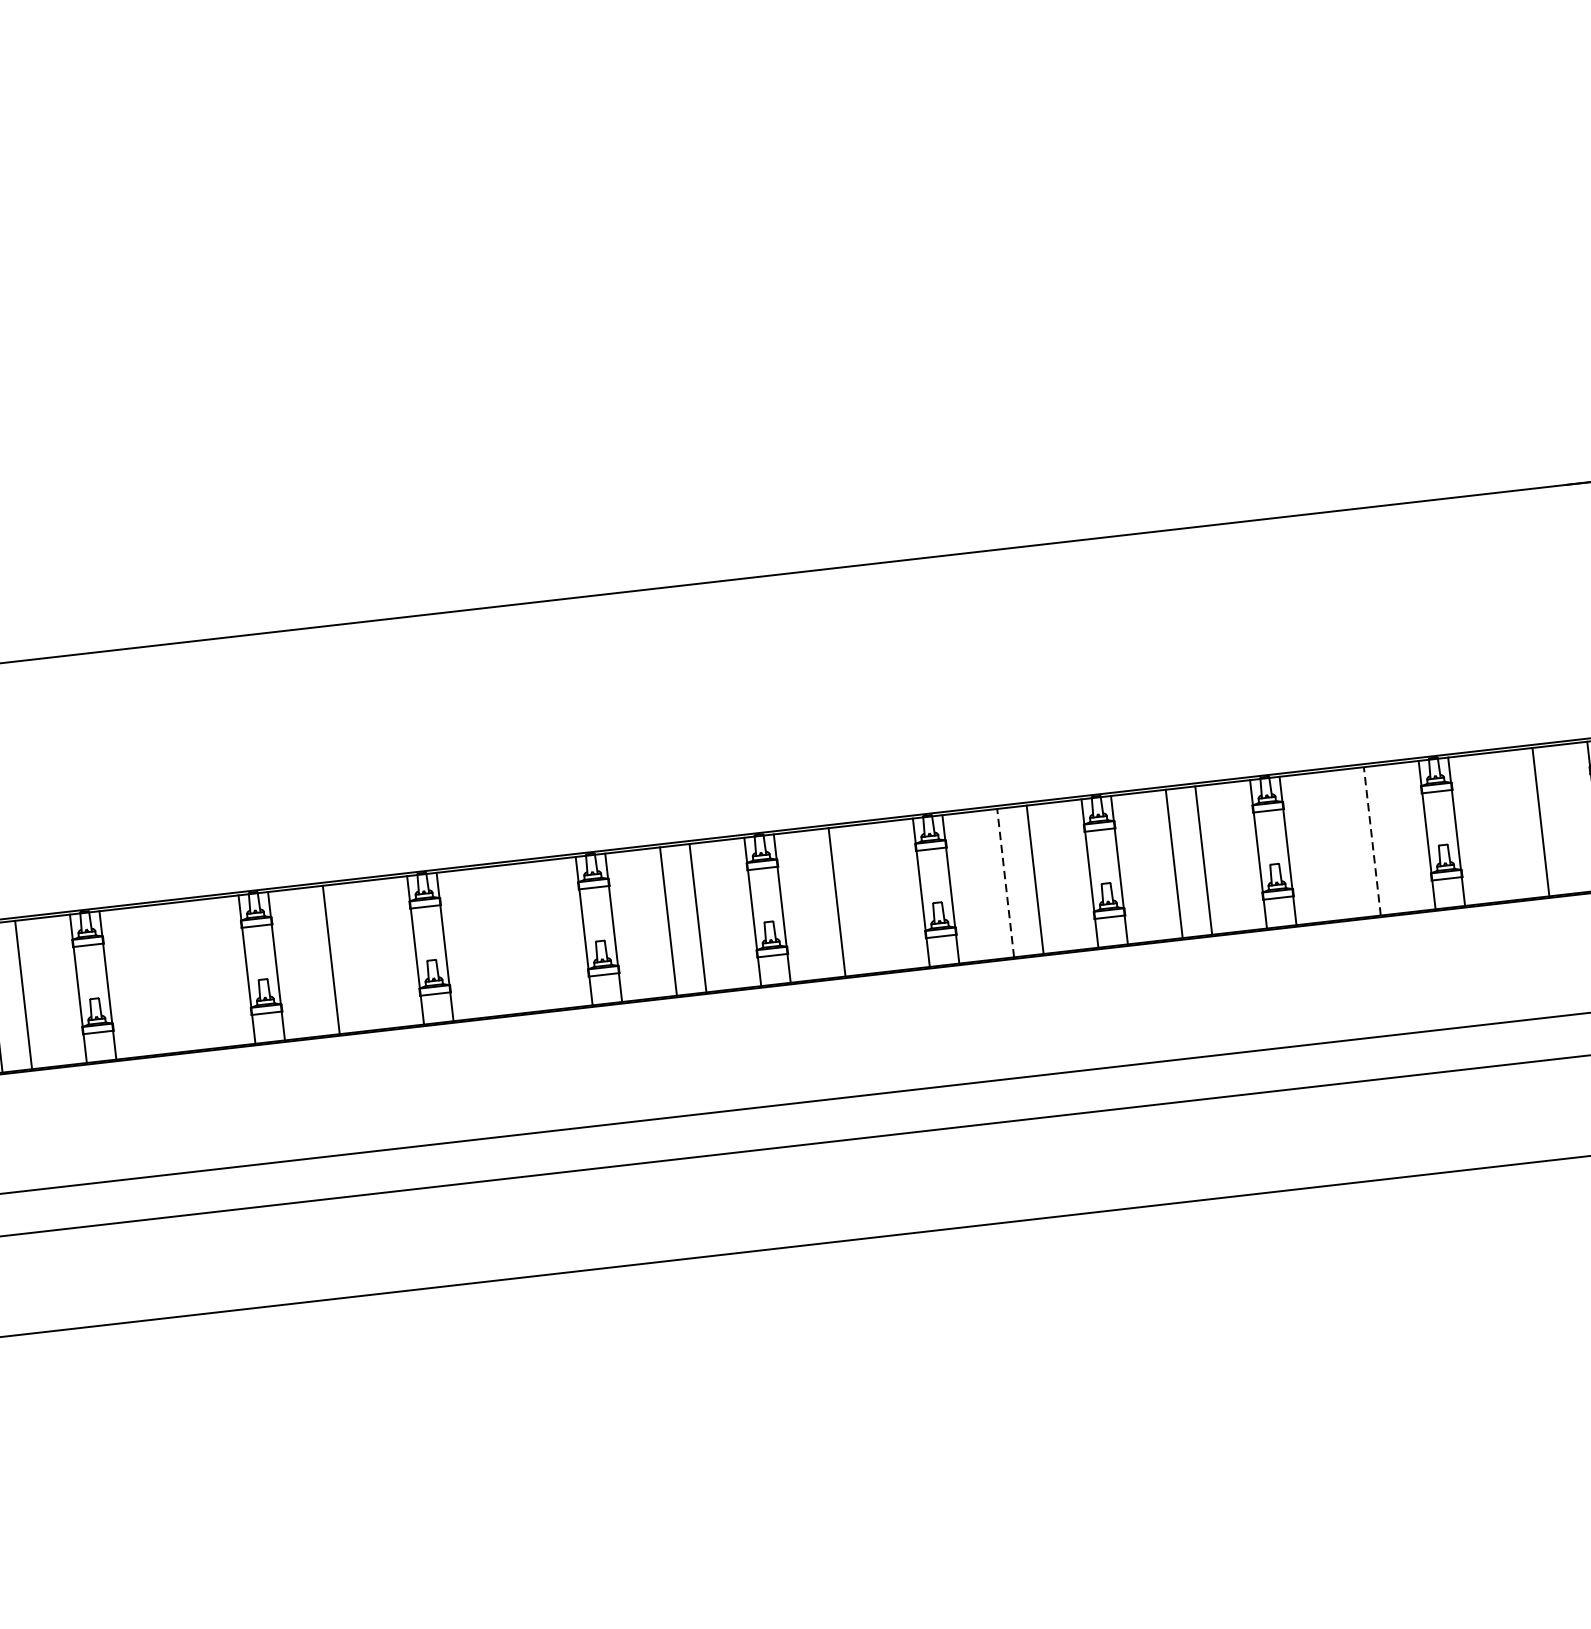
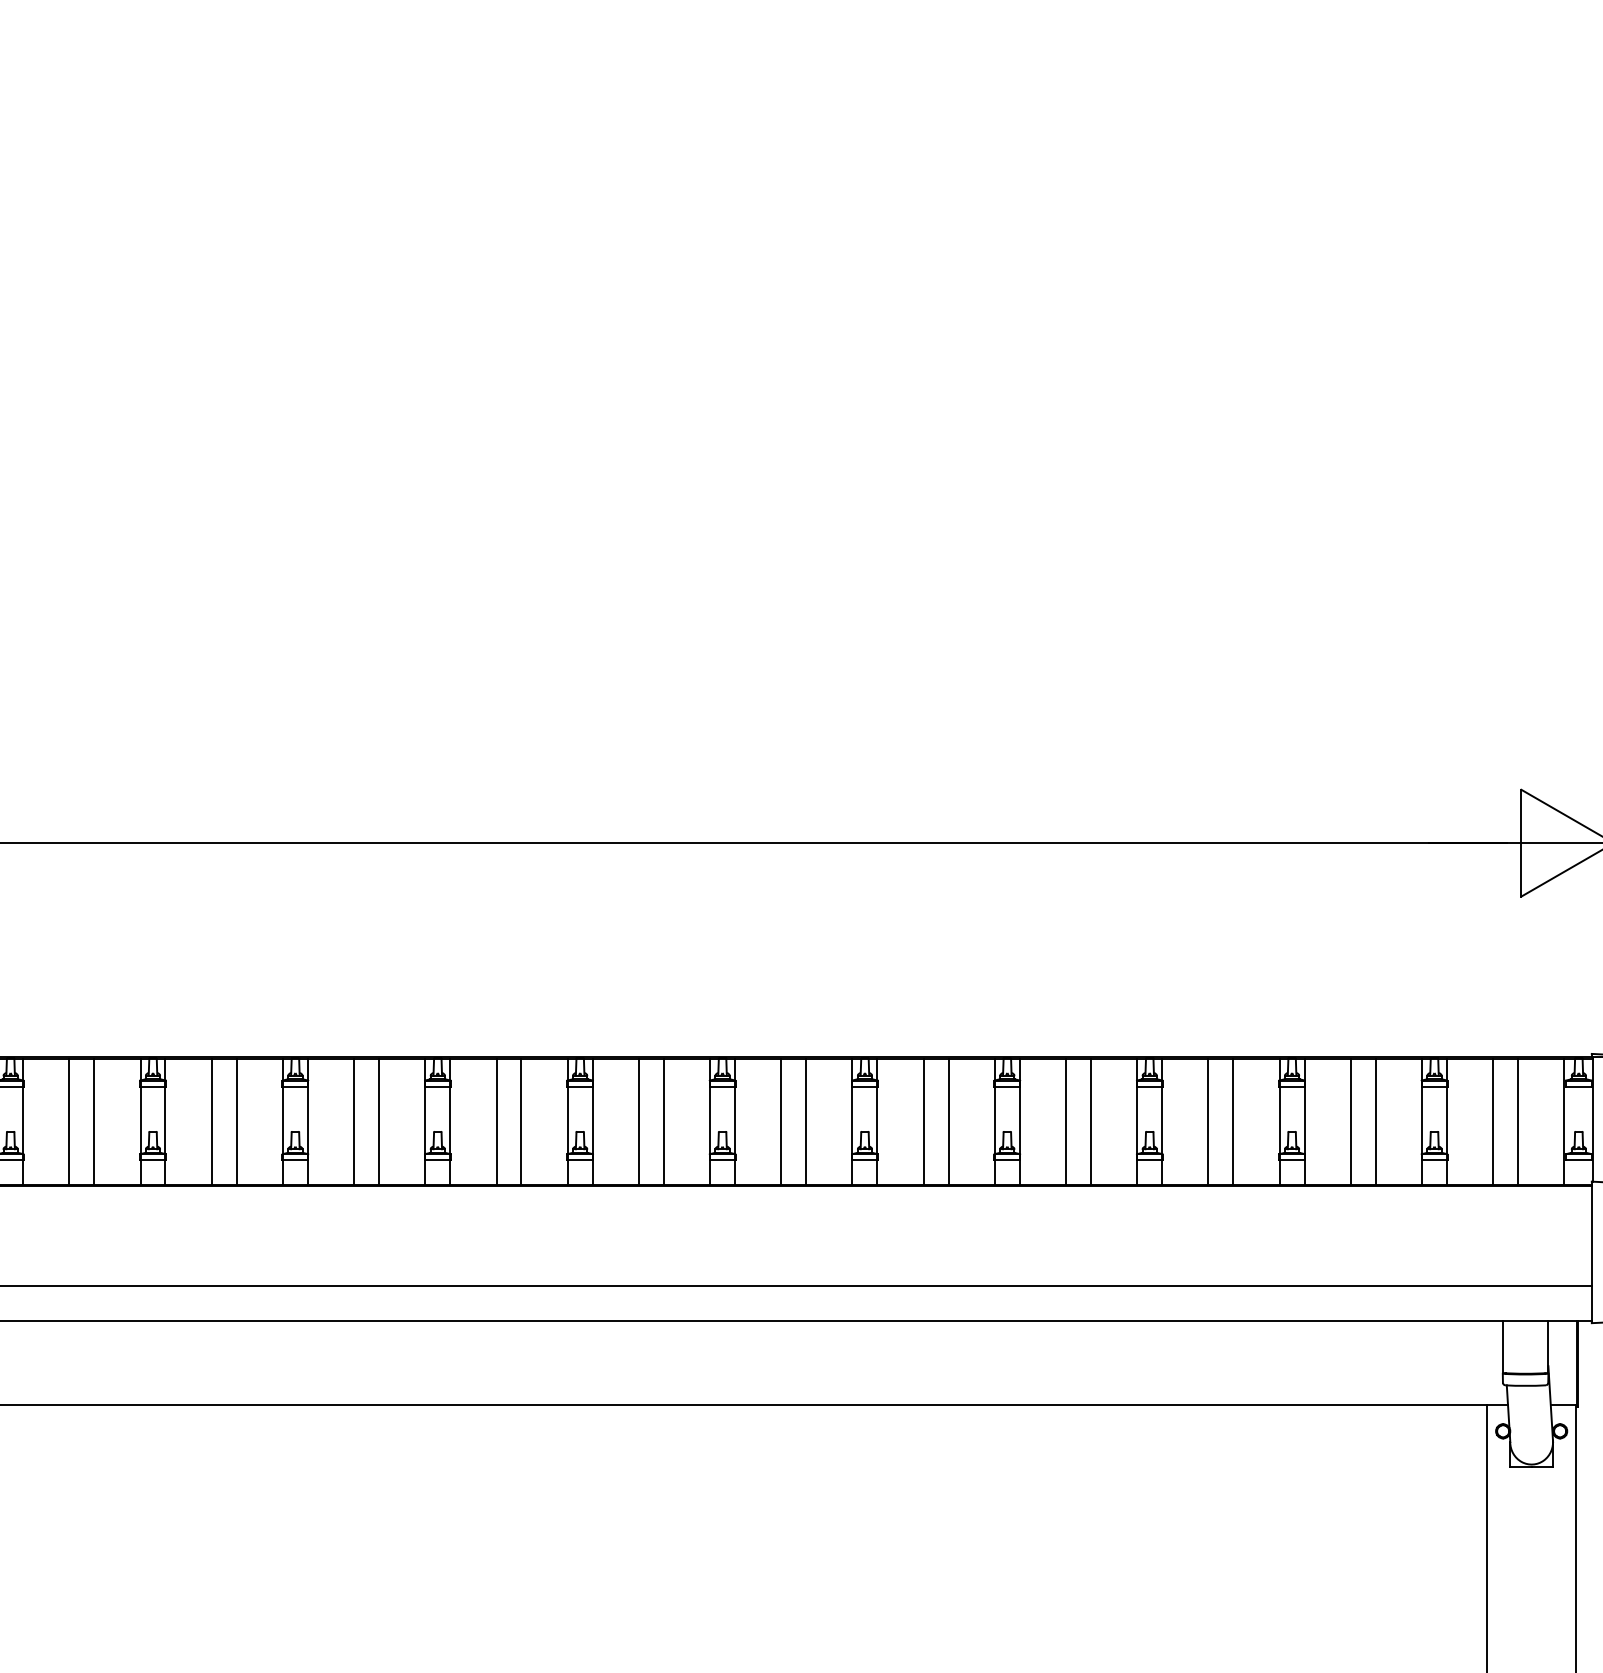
line: (1510, 824) -> (1350, 1121), added
line: (1372, 840) -> (1233, 1121), dashed -> solid
line: (1342, 844) -> (1208, 1121), added
line: (1005, 882) -> (923, 1121), dashed -> solid
line: (866, 898) -> (806, 1121), added
line: (529, 936) -> (521, 1121), added
line: (499, 940) -> (496, 1121), added
line: (361, 955) -> (379, 1121), added
line: (191, 975) -> (236, 1121), added
line: (162, 978) -> (211, 1121), added

